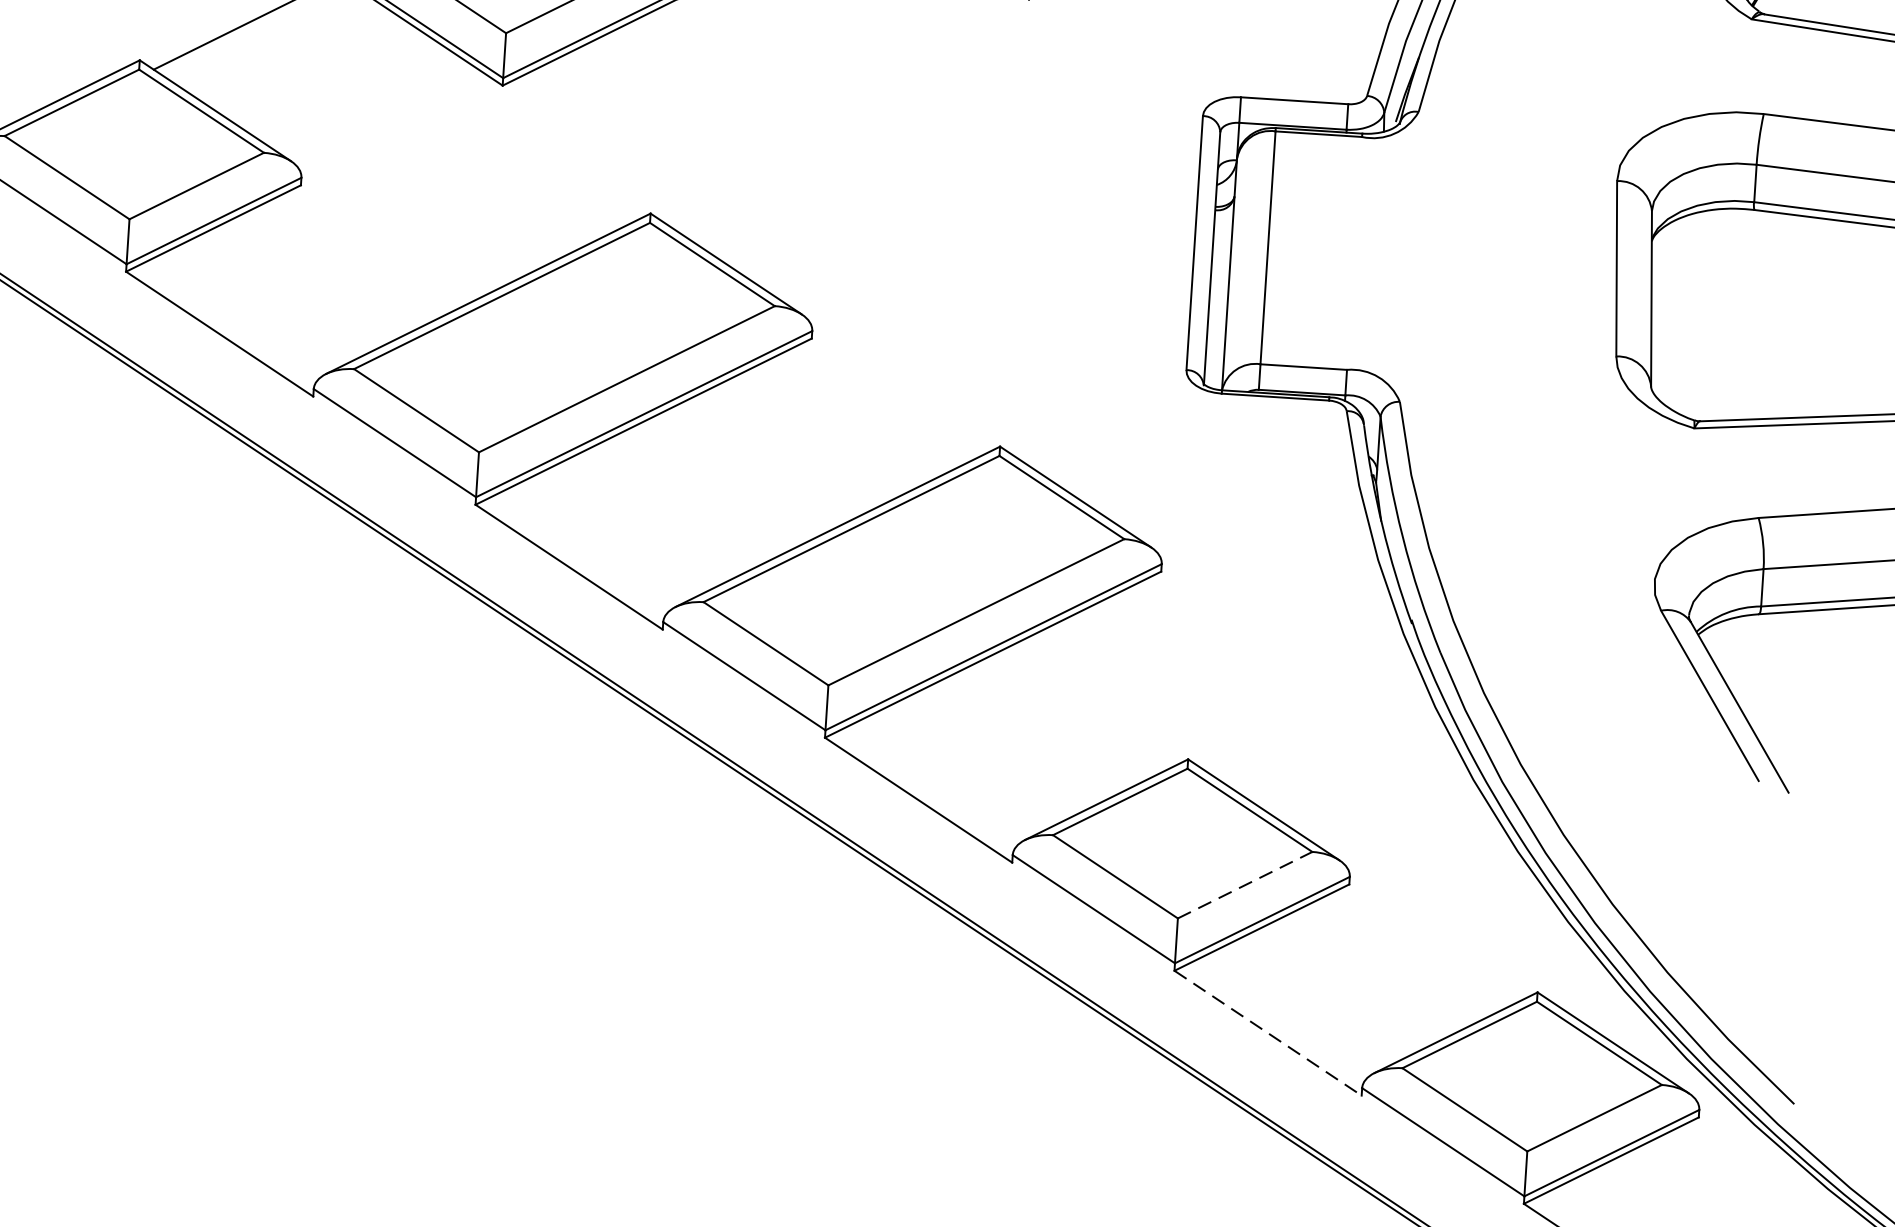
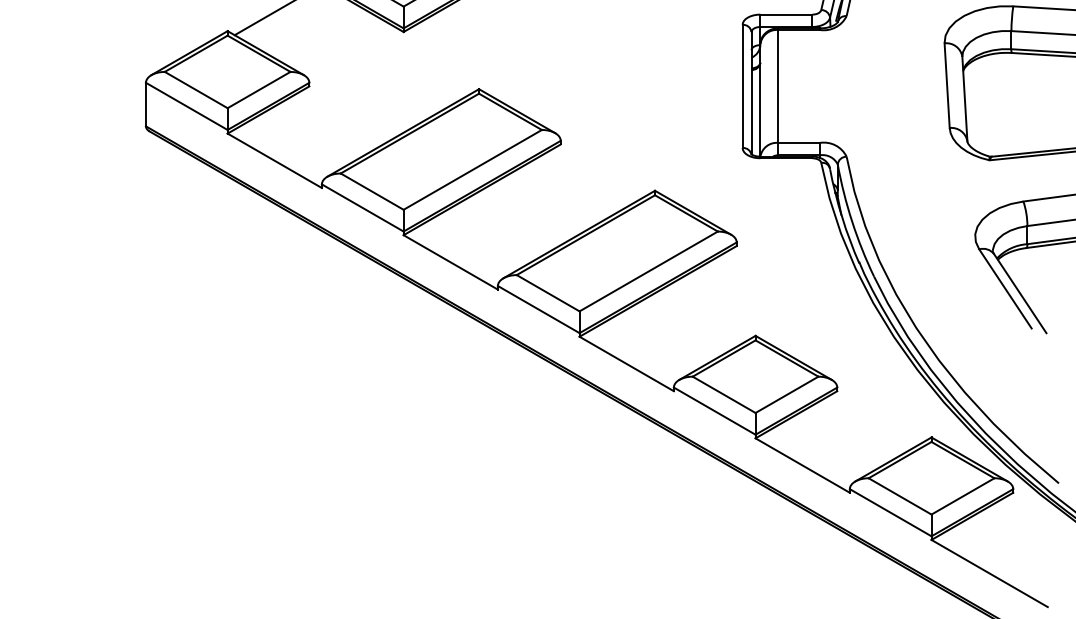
line: (1246, 884) -> (787, 394), dashed -> solid
line: (1269, 1033) -> (803, 465), dashed -> solid

